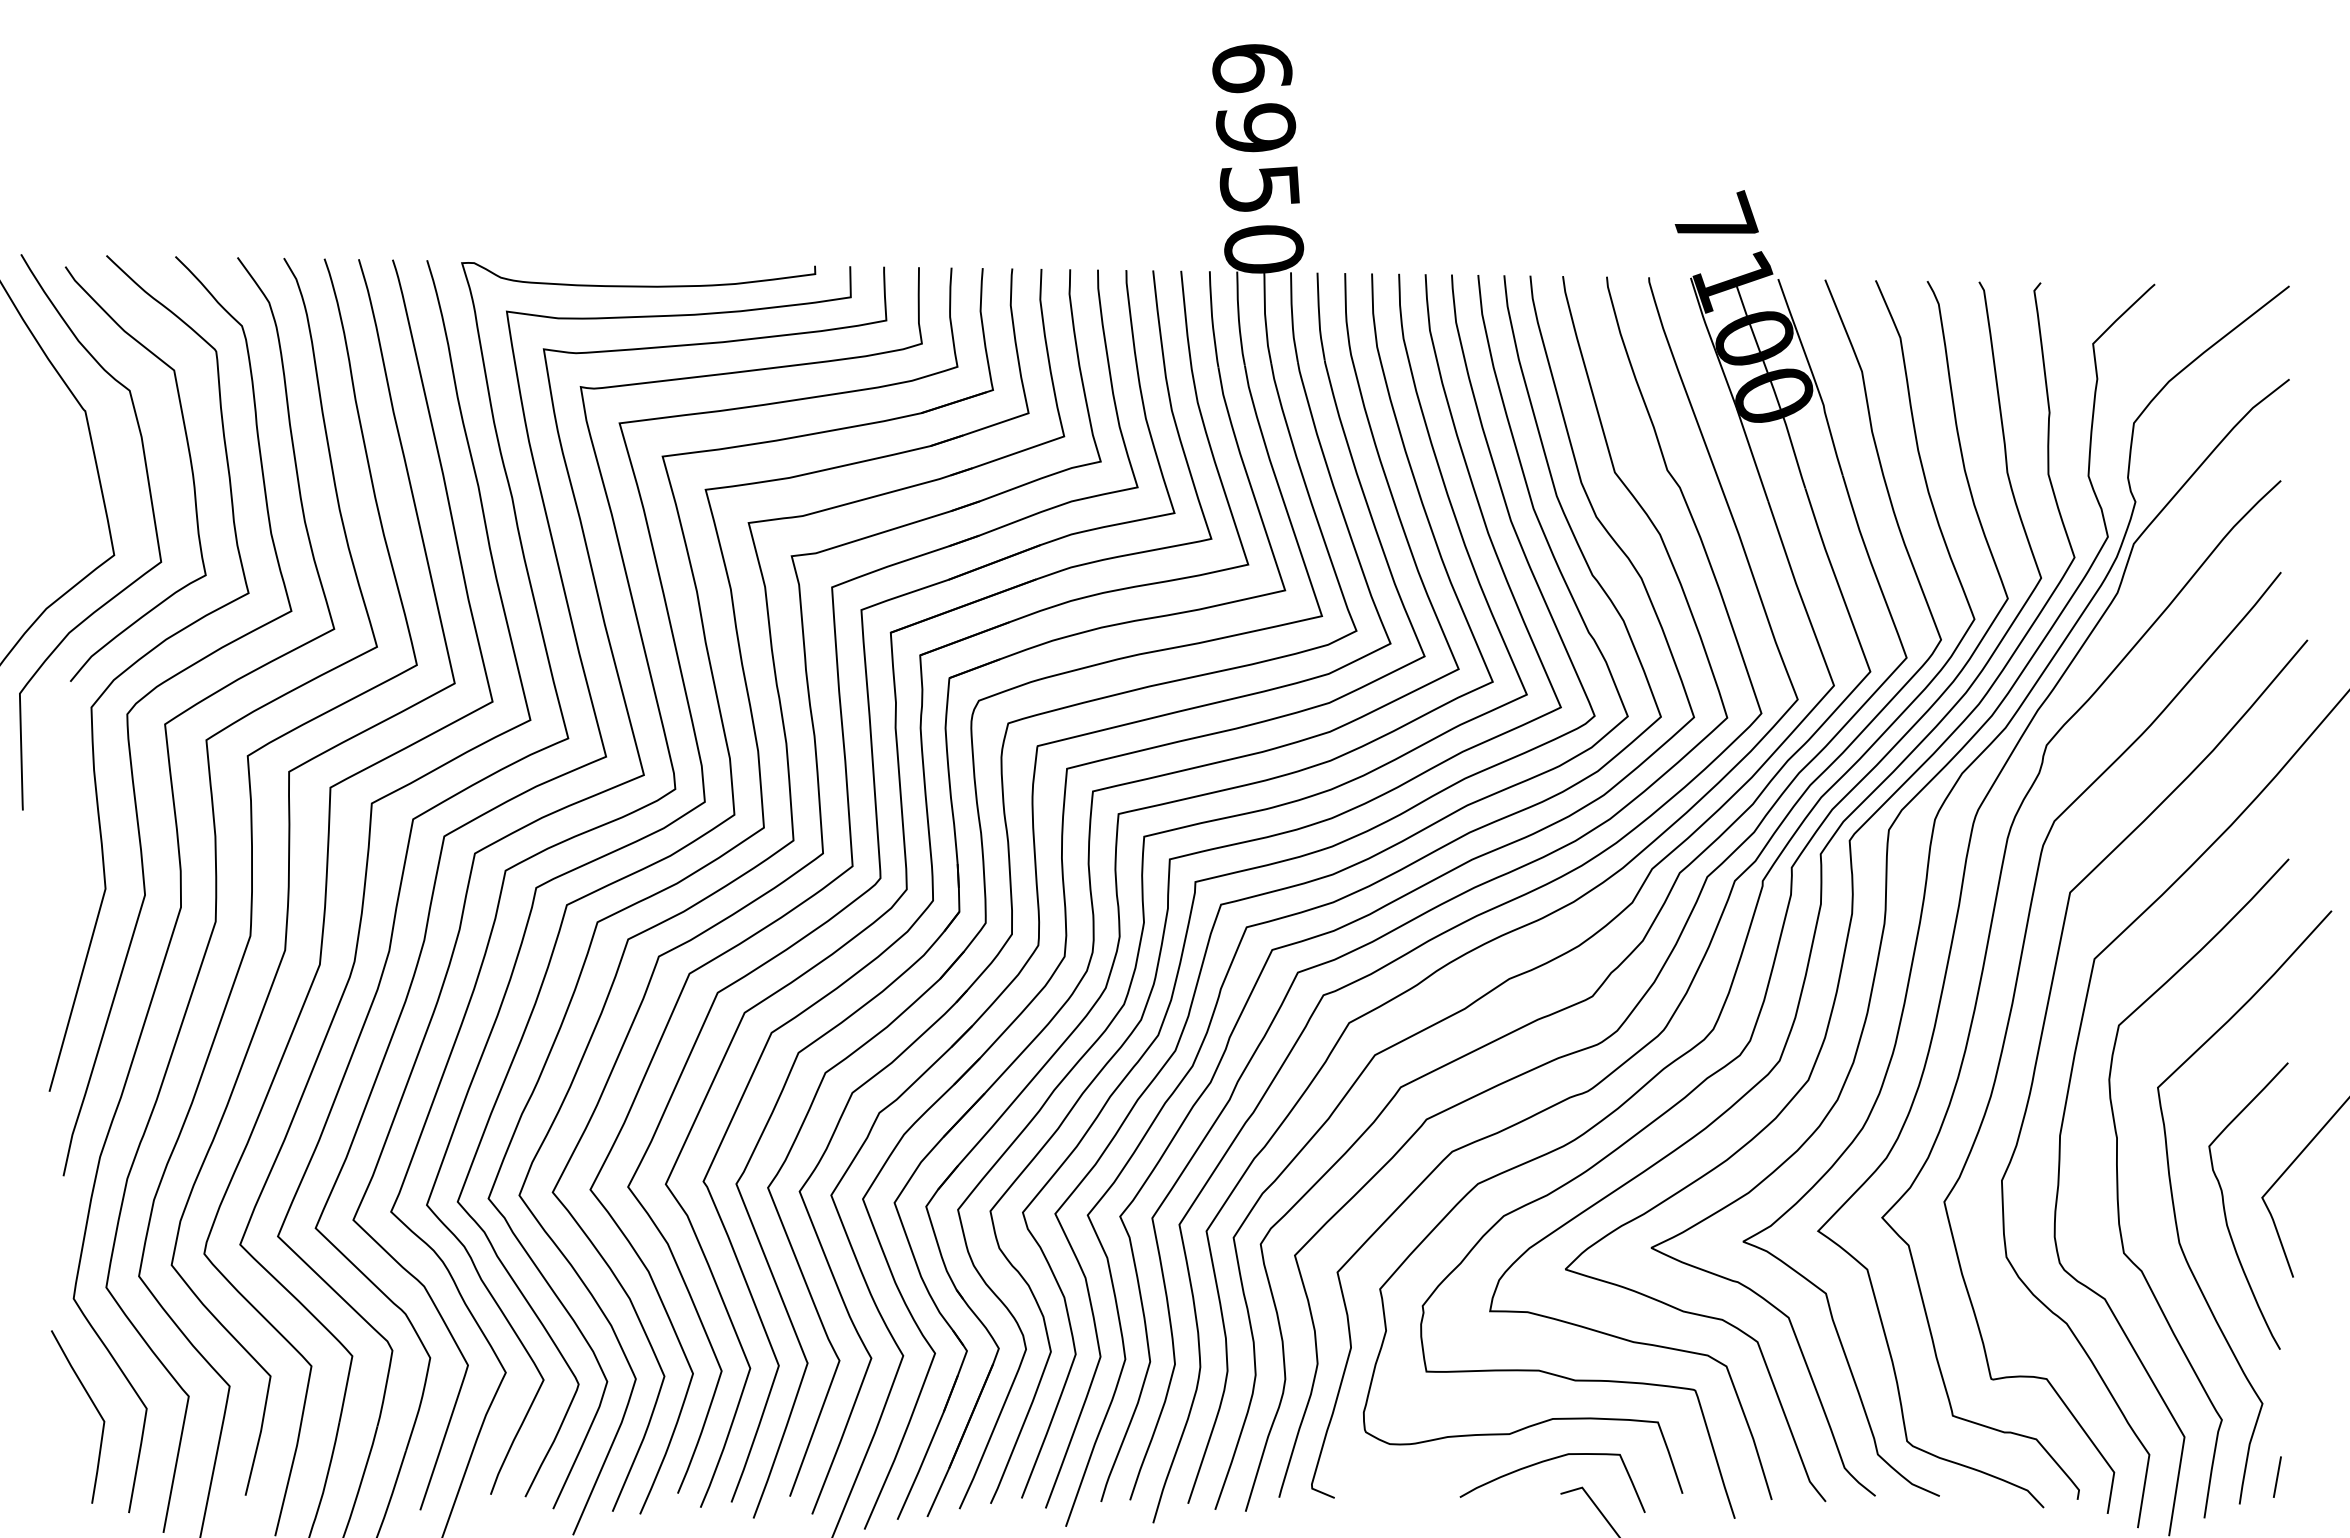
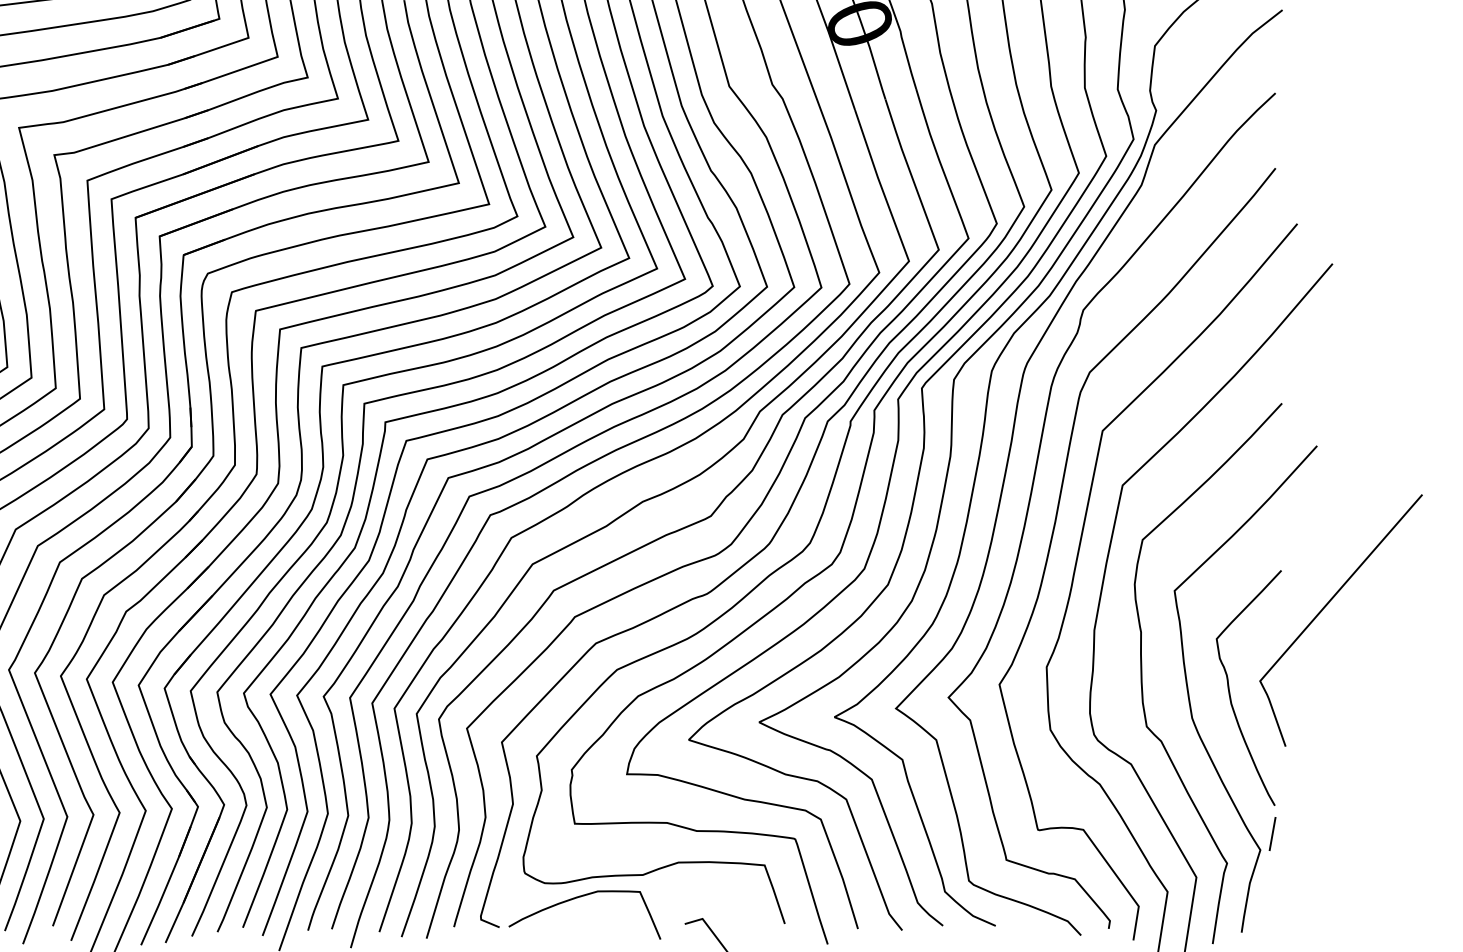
curve: (1547, 1461) -> (580, 897), moved
line: (2277, 1476) -> (1272, 833), moved

